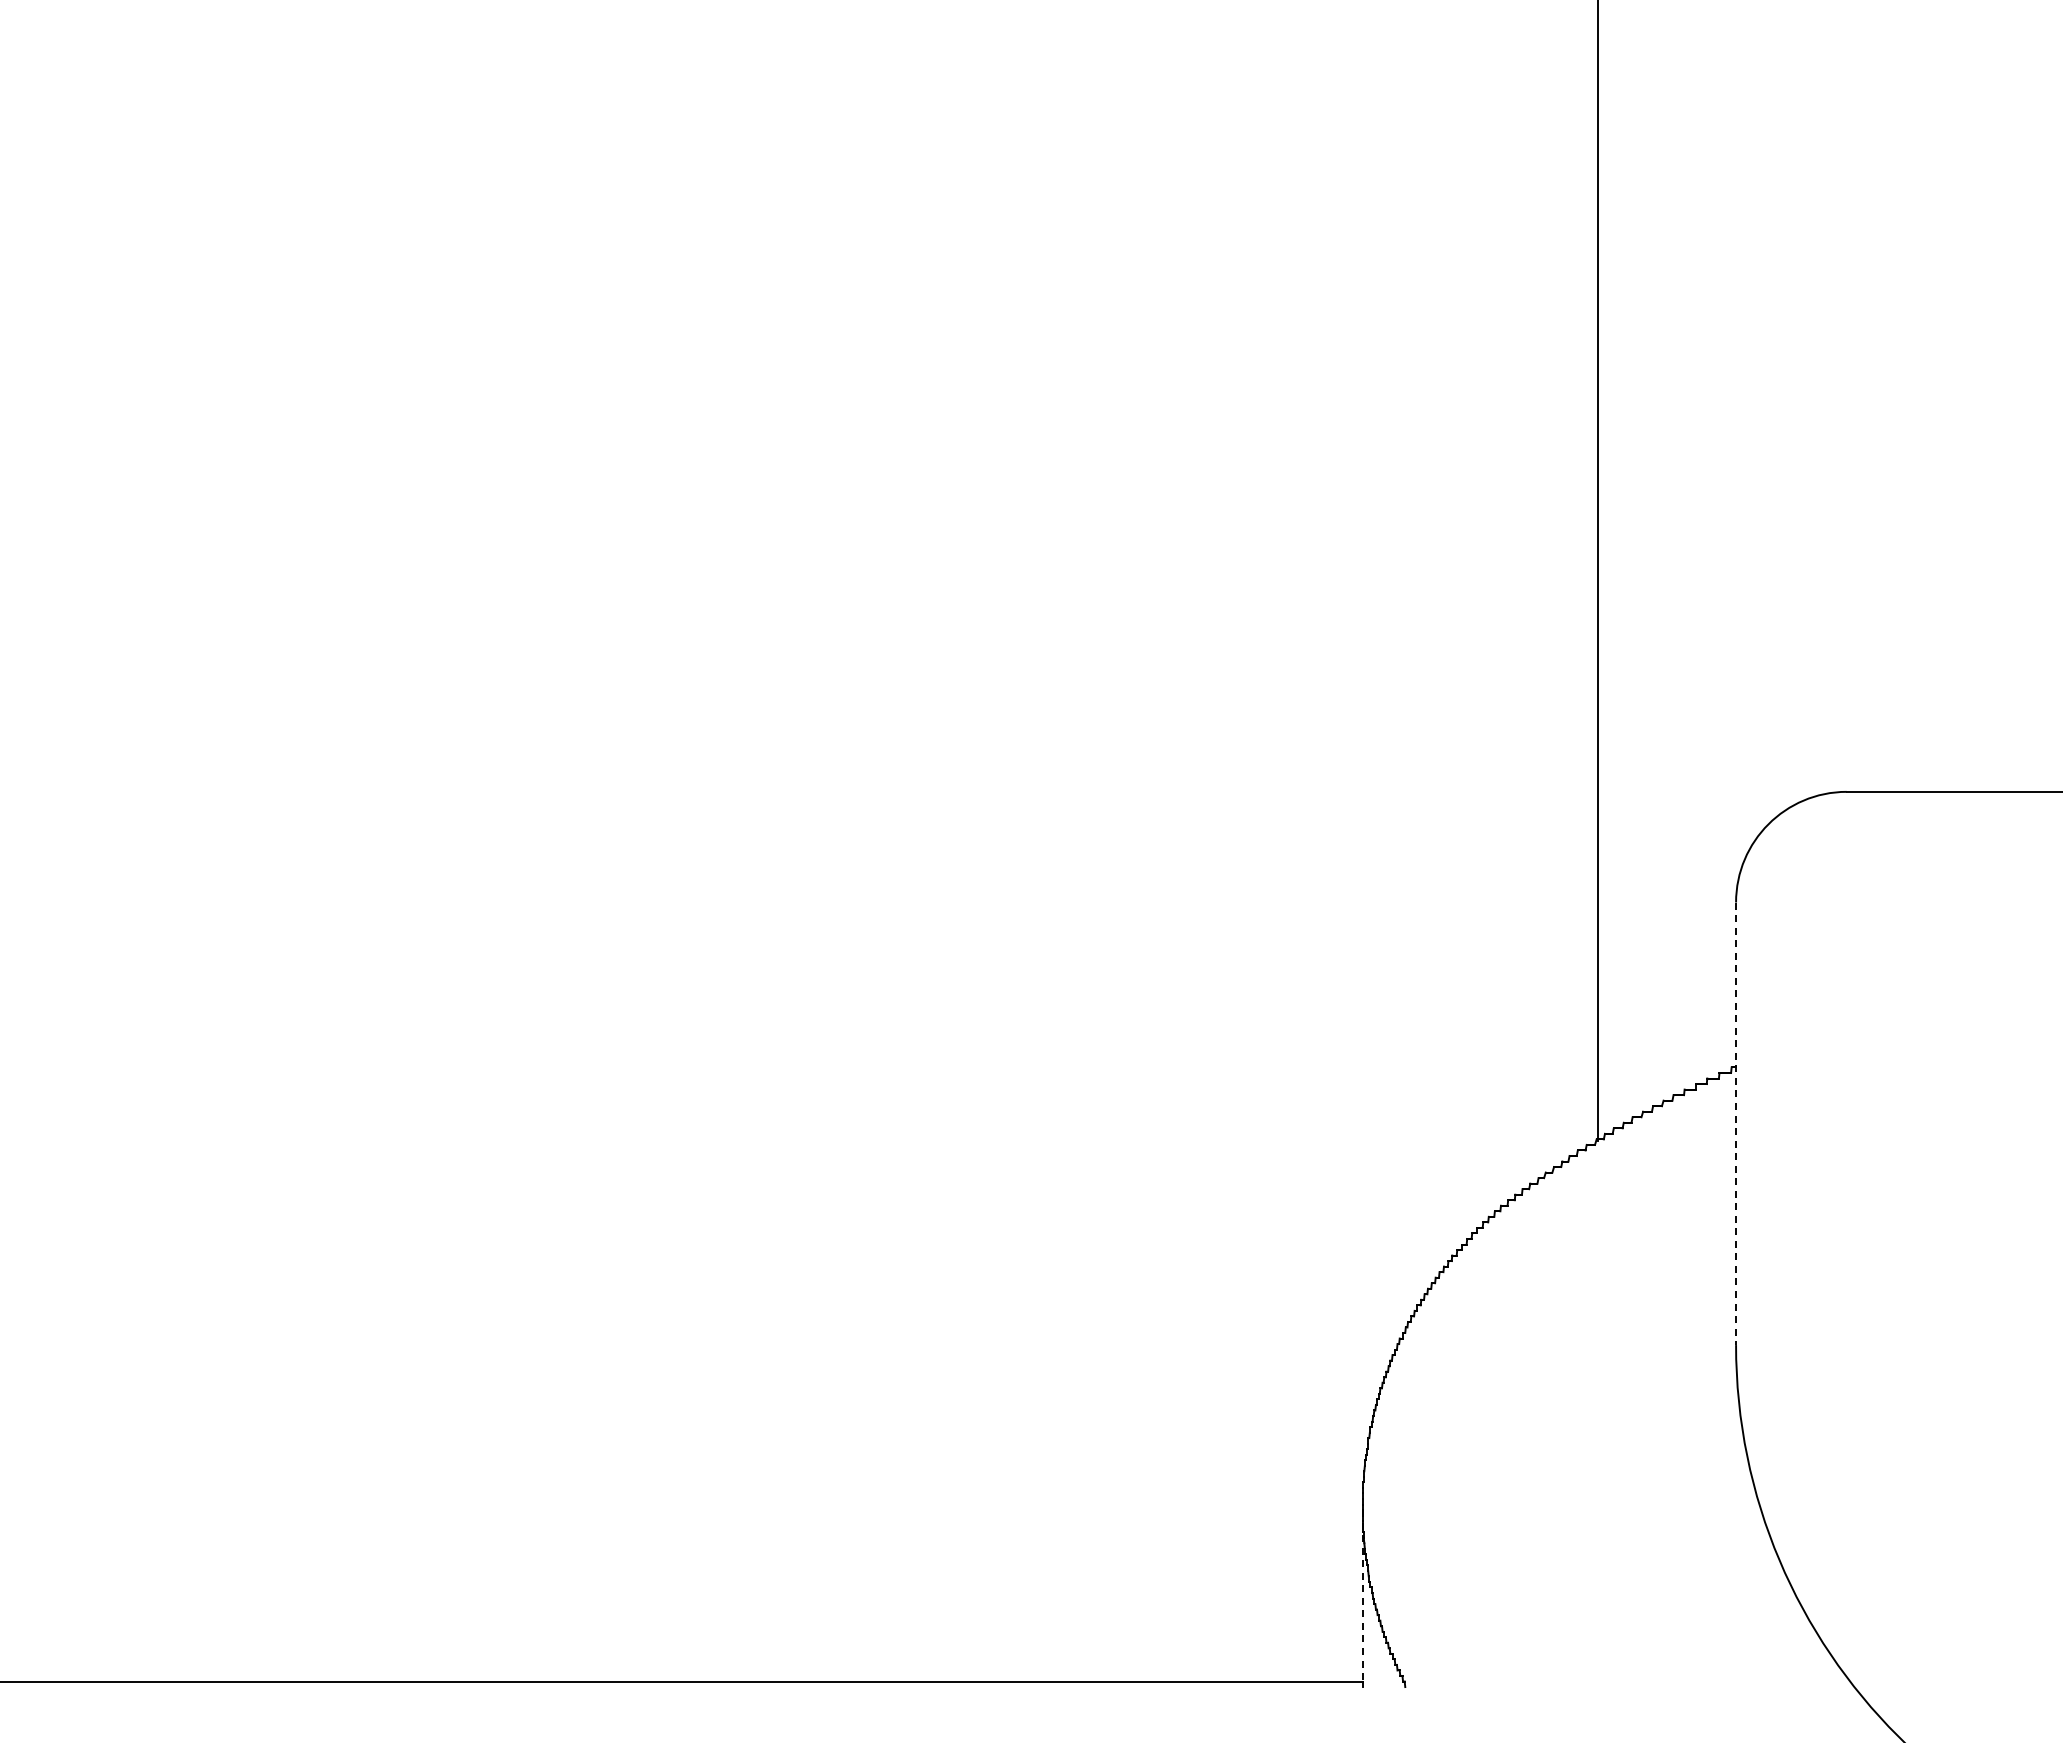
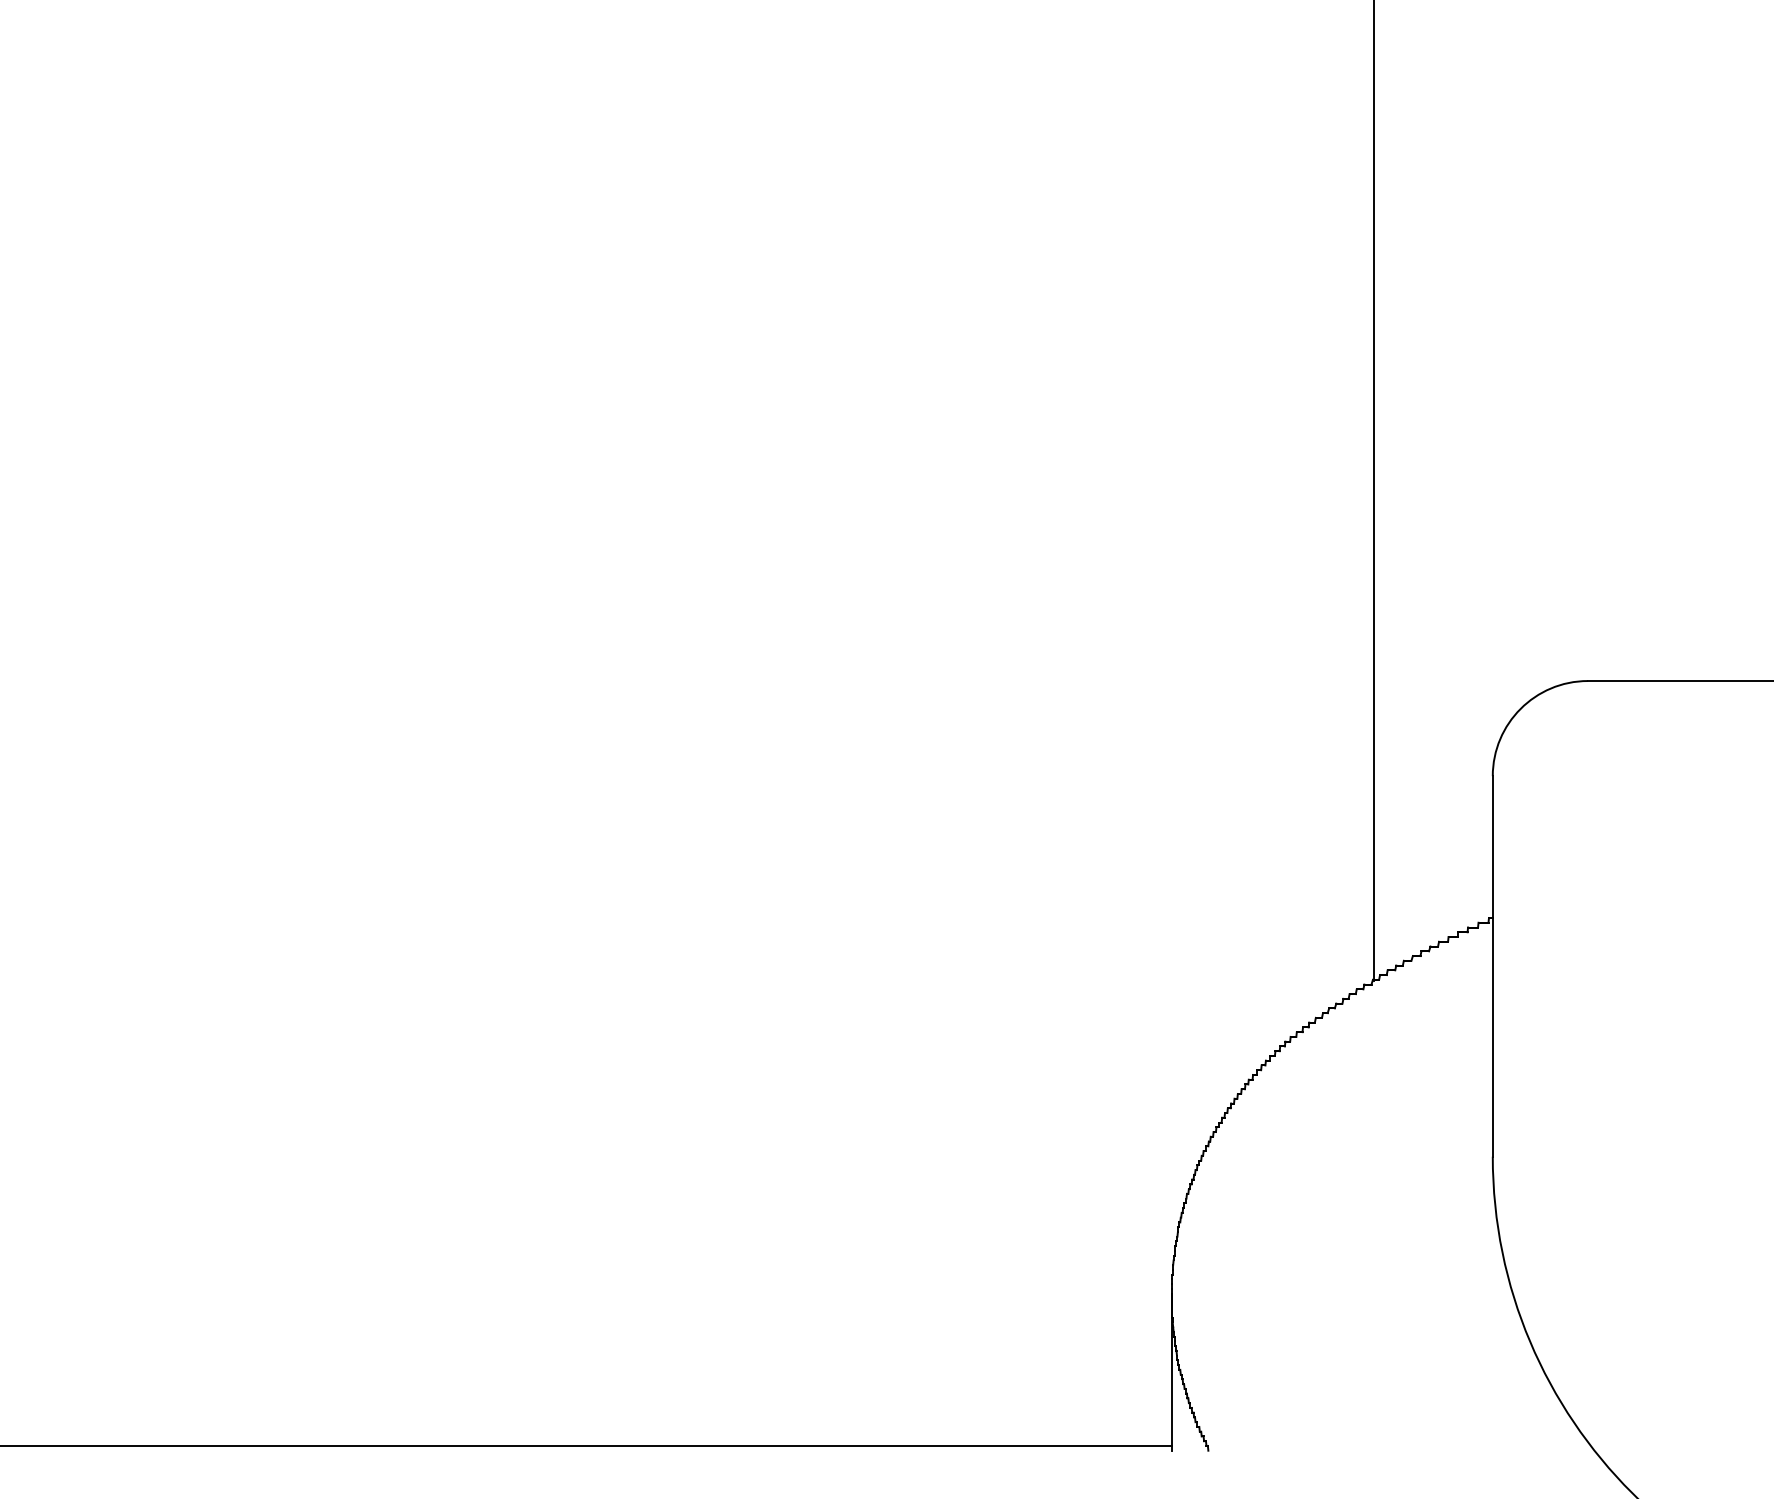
line: (1736, 1124) -> (1493, 967), dashed -> solid
line: (1362, 1593) -> (1171, 1370), dashed -> solid

